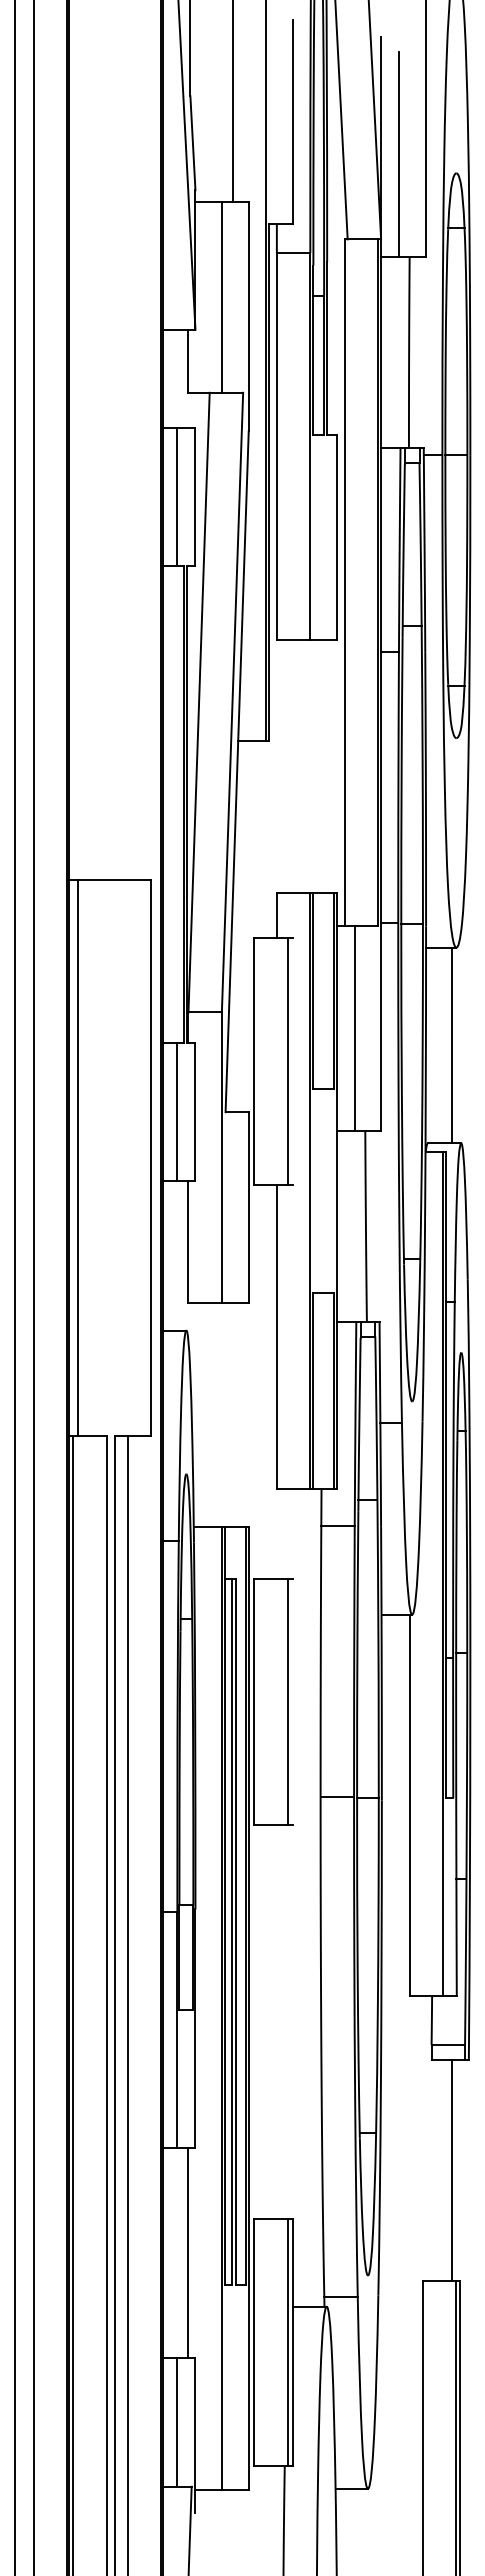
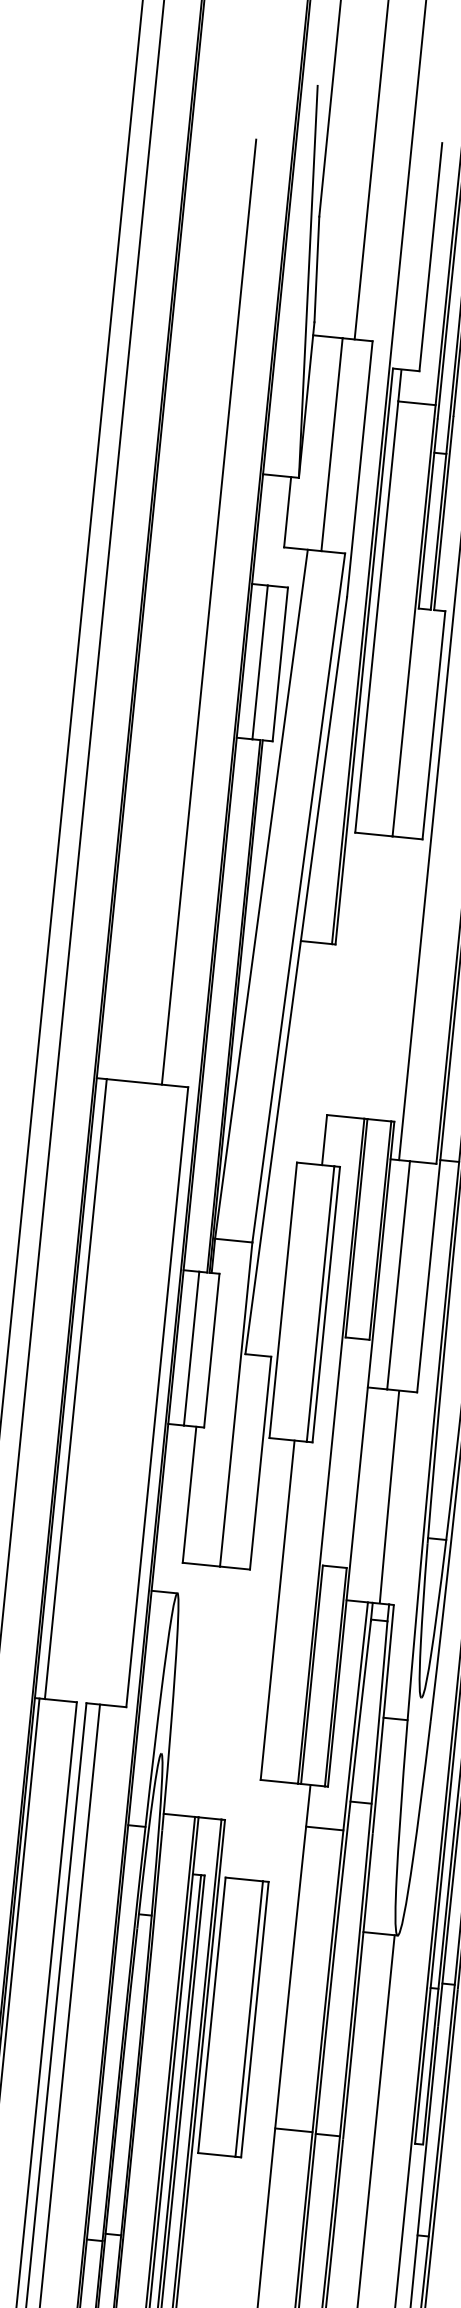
line: (127, 456) -> (209, 611), added
line: (292, 1060) -> (325, 1303), added
line: (292, 1701) -> (254, 2019), added

